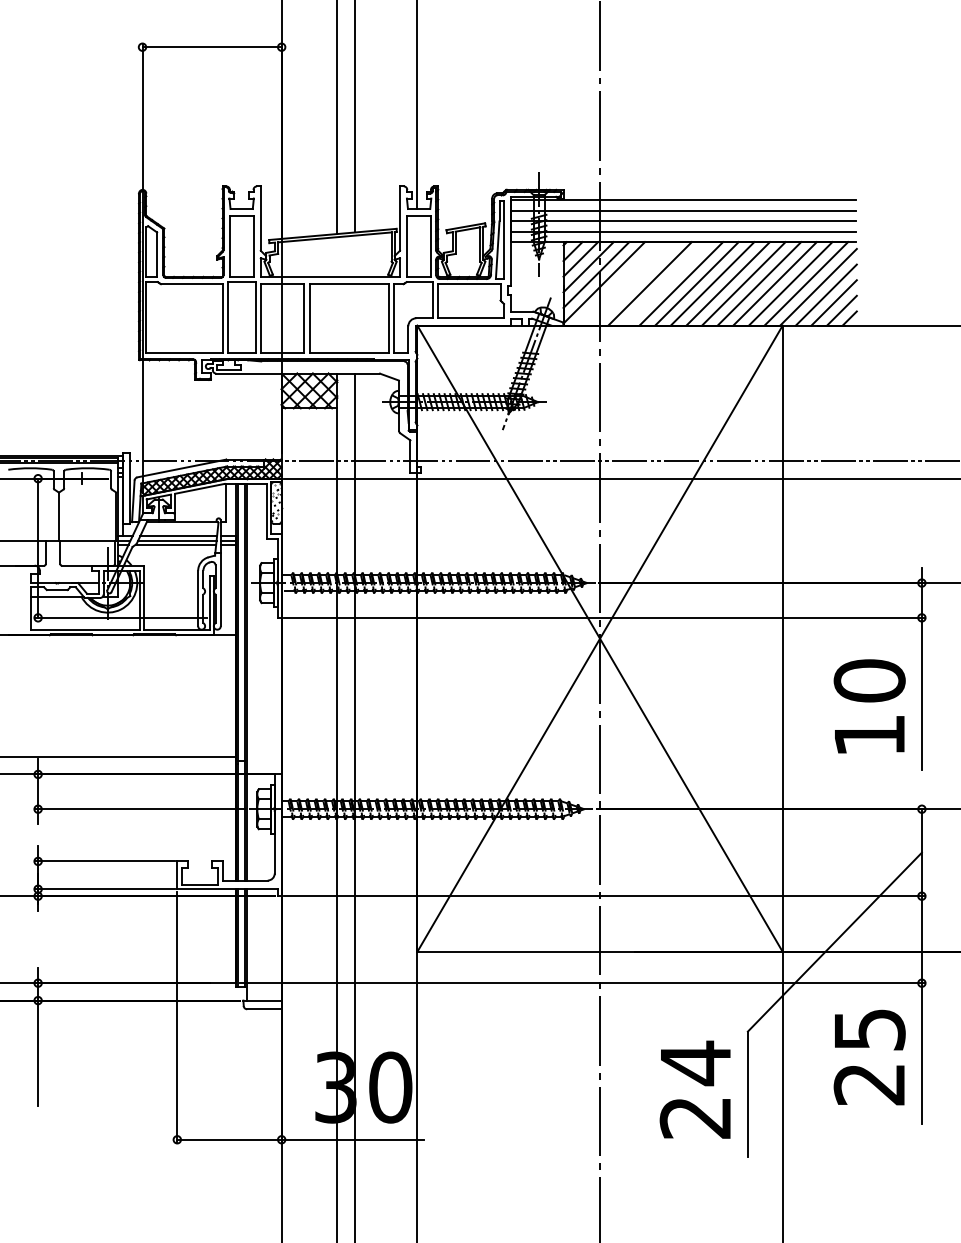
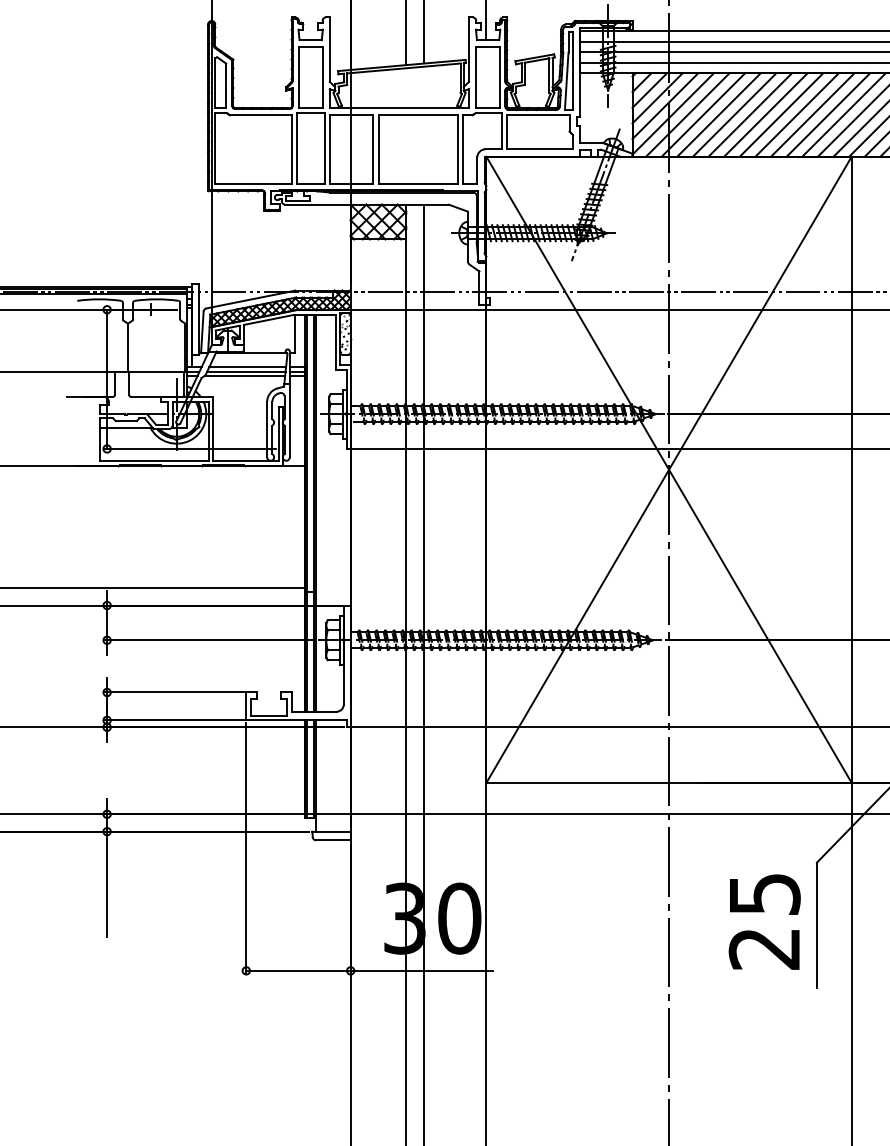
line: (618, 283) -> (687, 114), added
line: (634, 283) -> (703, 114), added
line: (665, 283) -> (734, 114), added
text: (696, 1063) -> (765, 894), 24 -> 25

